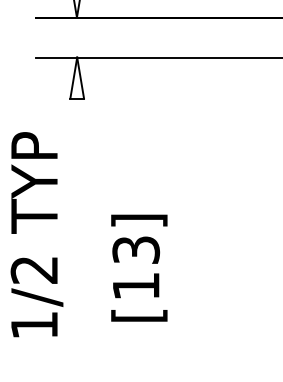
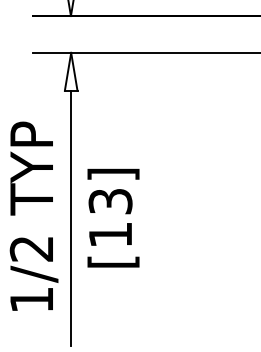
line: (77, 235) -> (71, 217), added
text: (139, 267) -> (113, 217), moved

